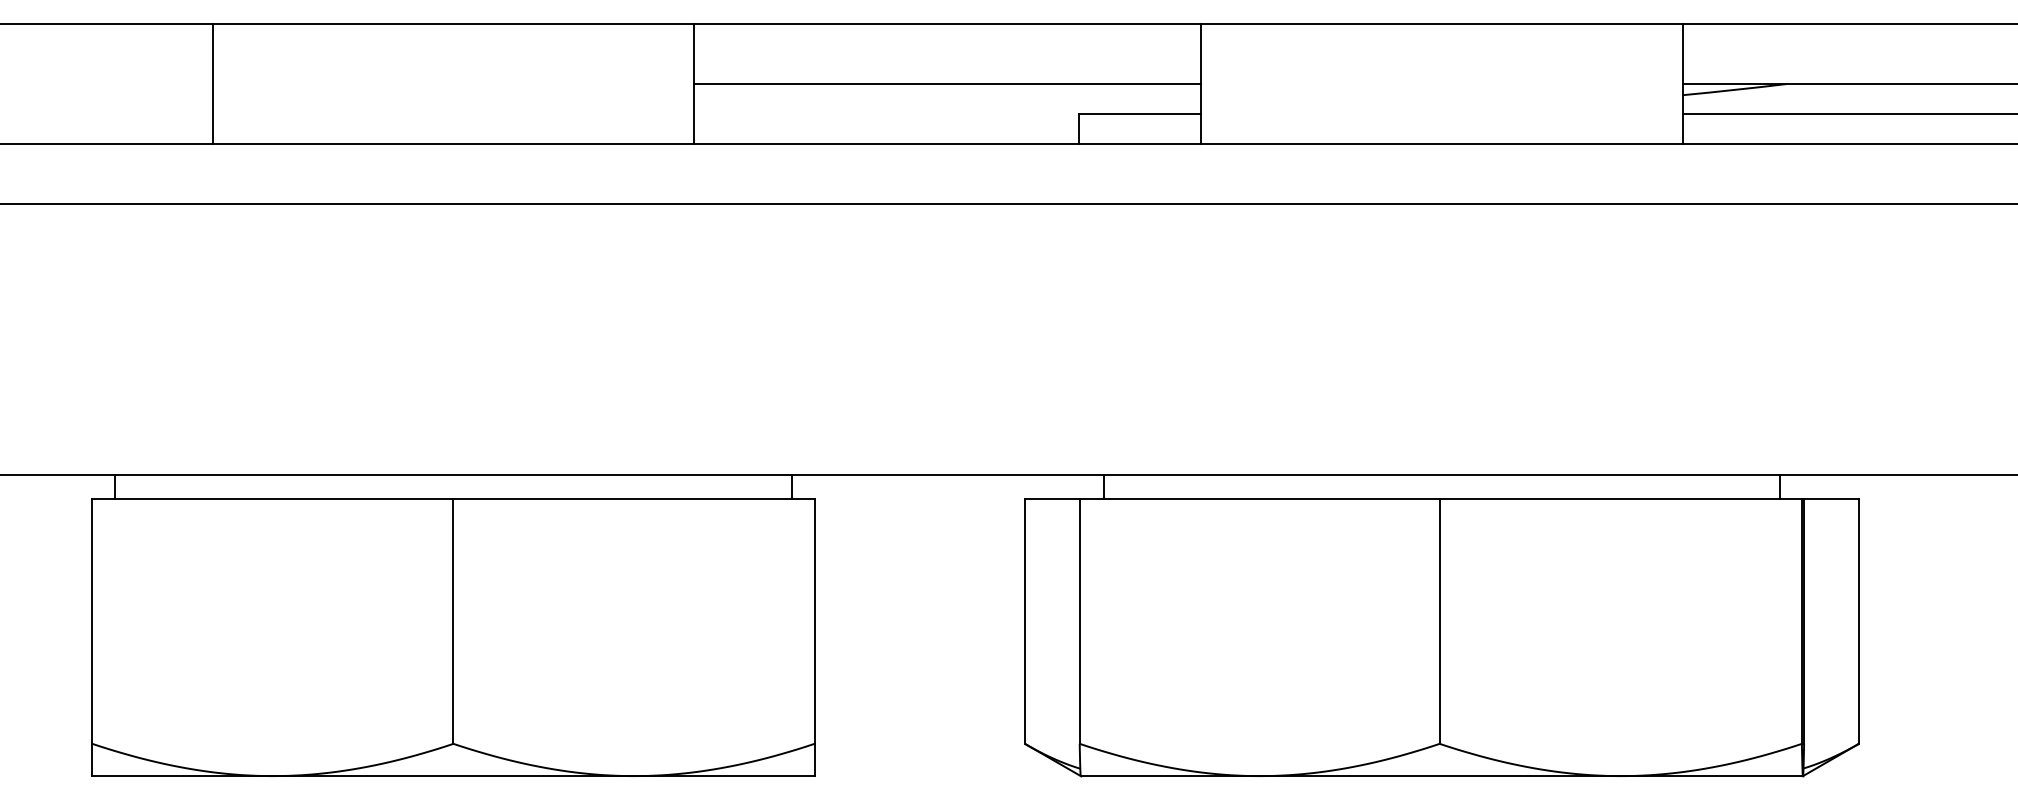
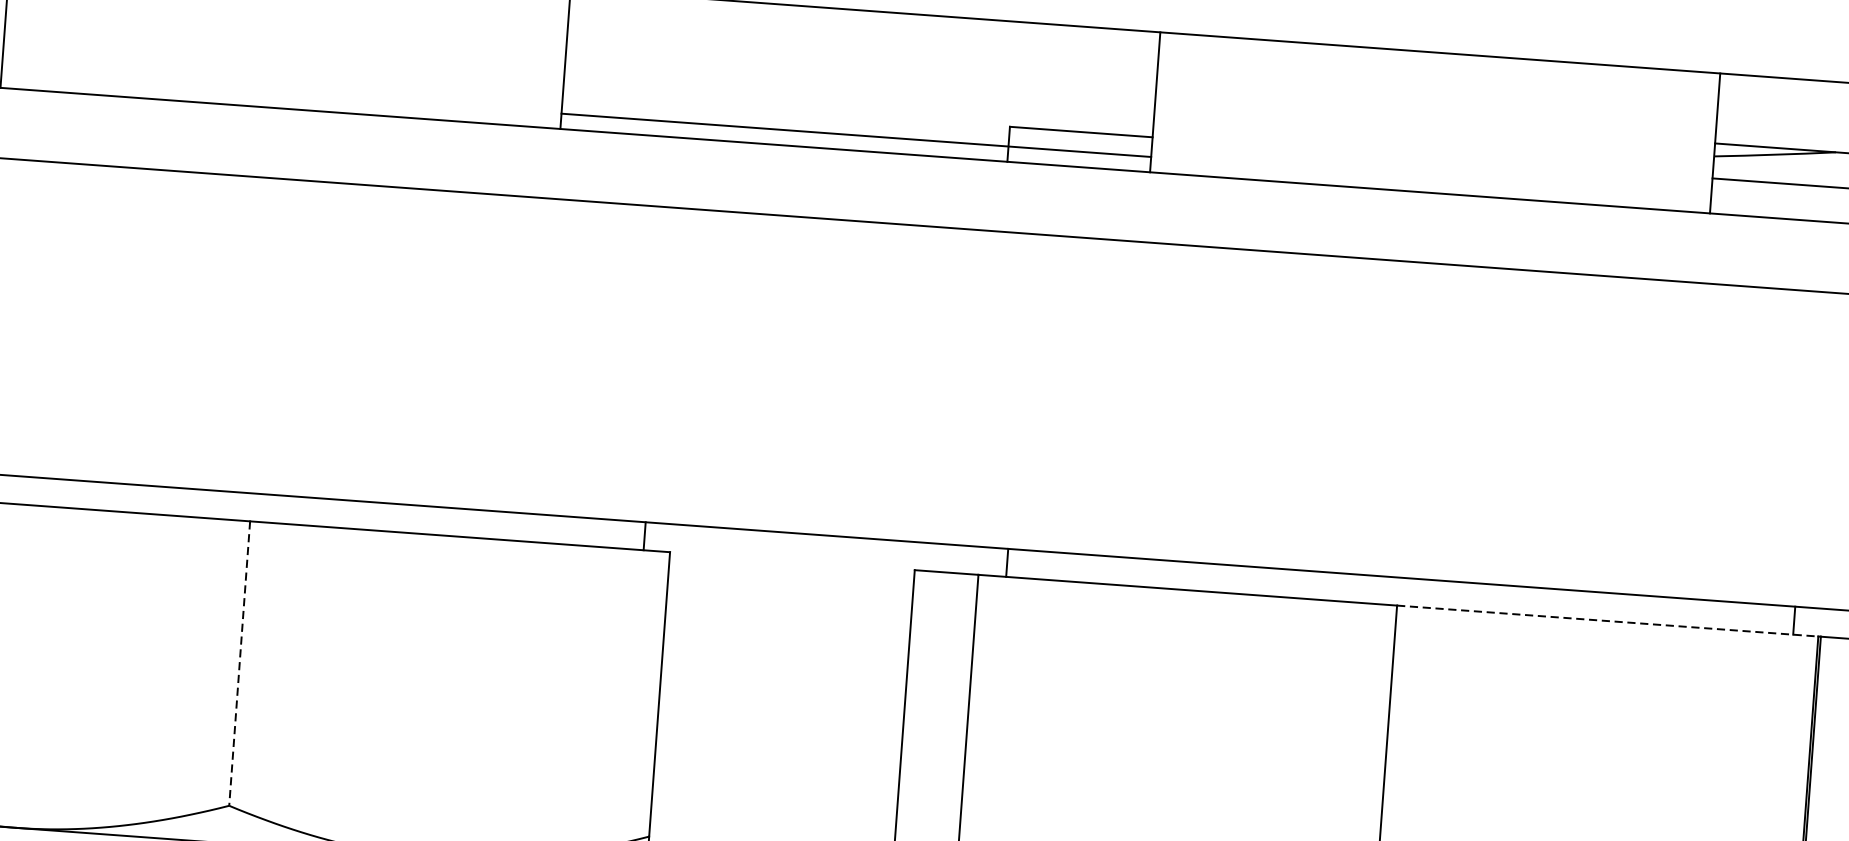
line: (947, 84) -> (856, 135), moved
line: (1621, 499) -> (1608, 621), solid -> dashed
line: (453, 622) -> (239, 664), solid -> dashed

